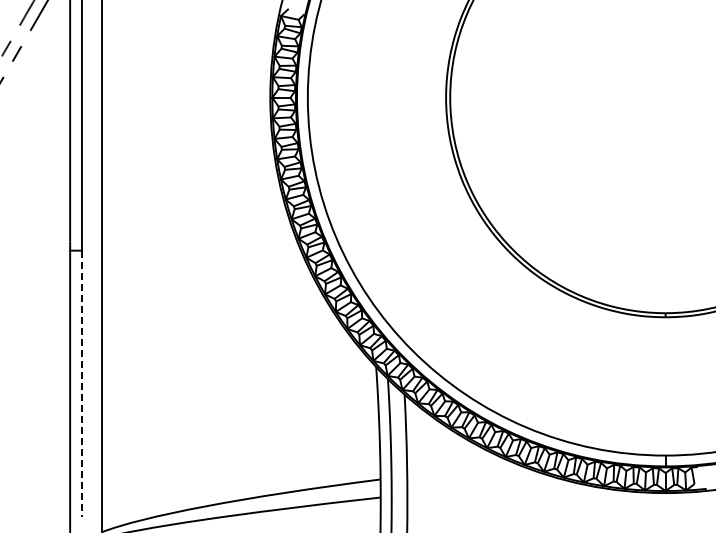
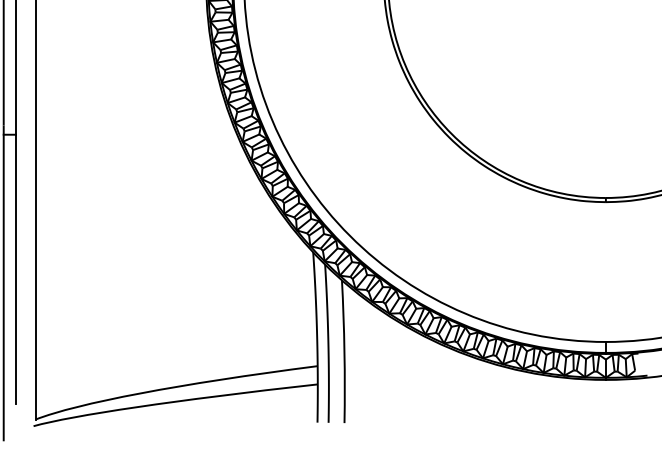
line: (82, 384) -> (16, 270), dashed -> solid

